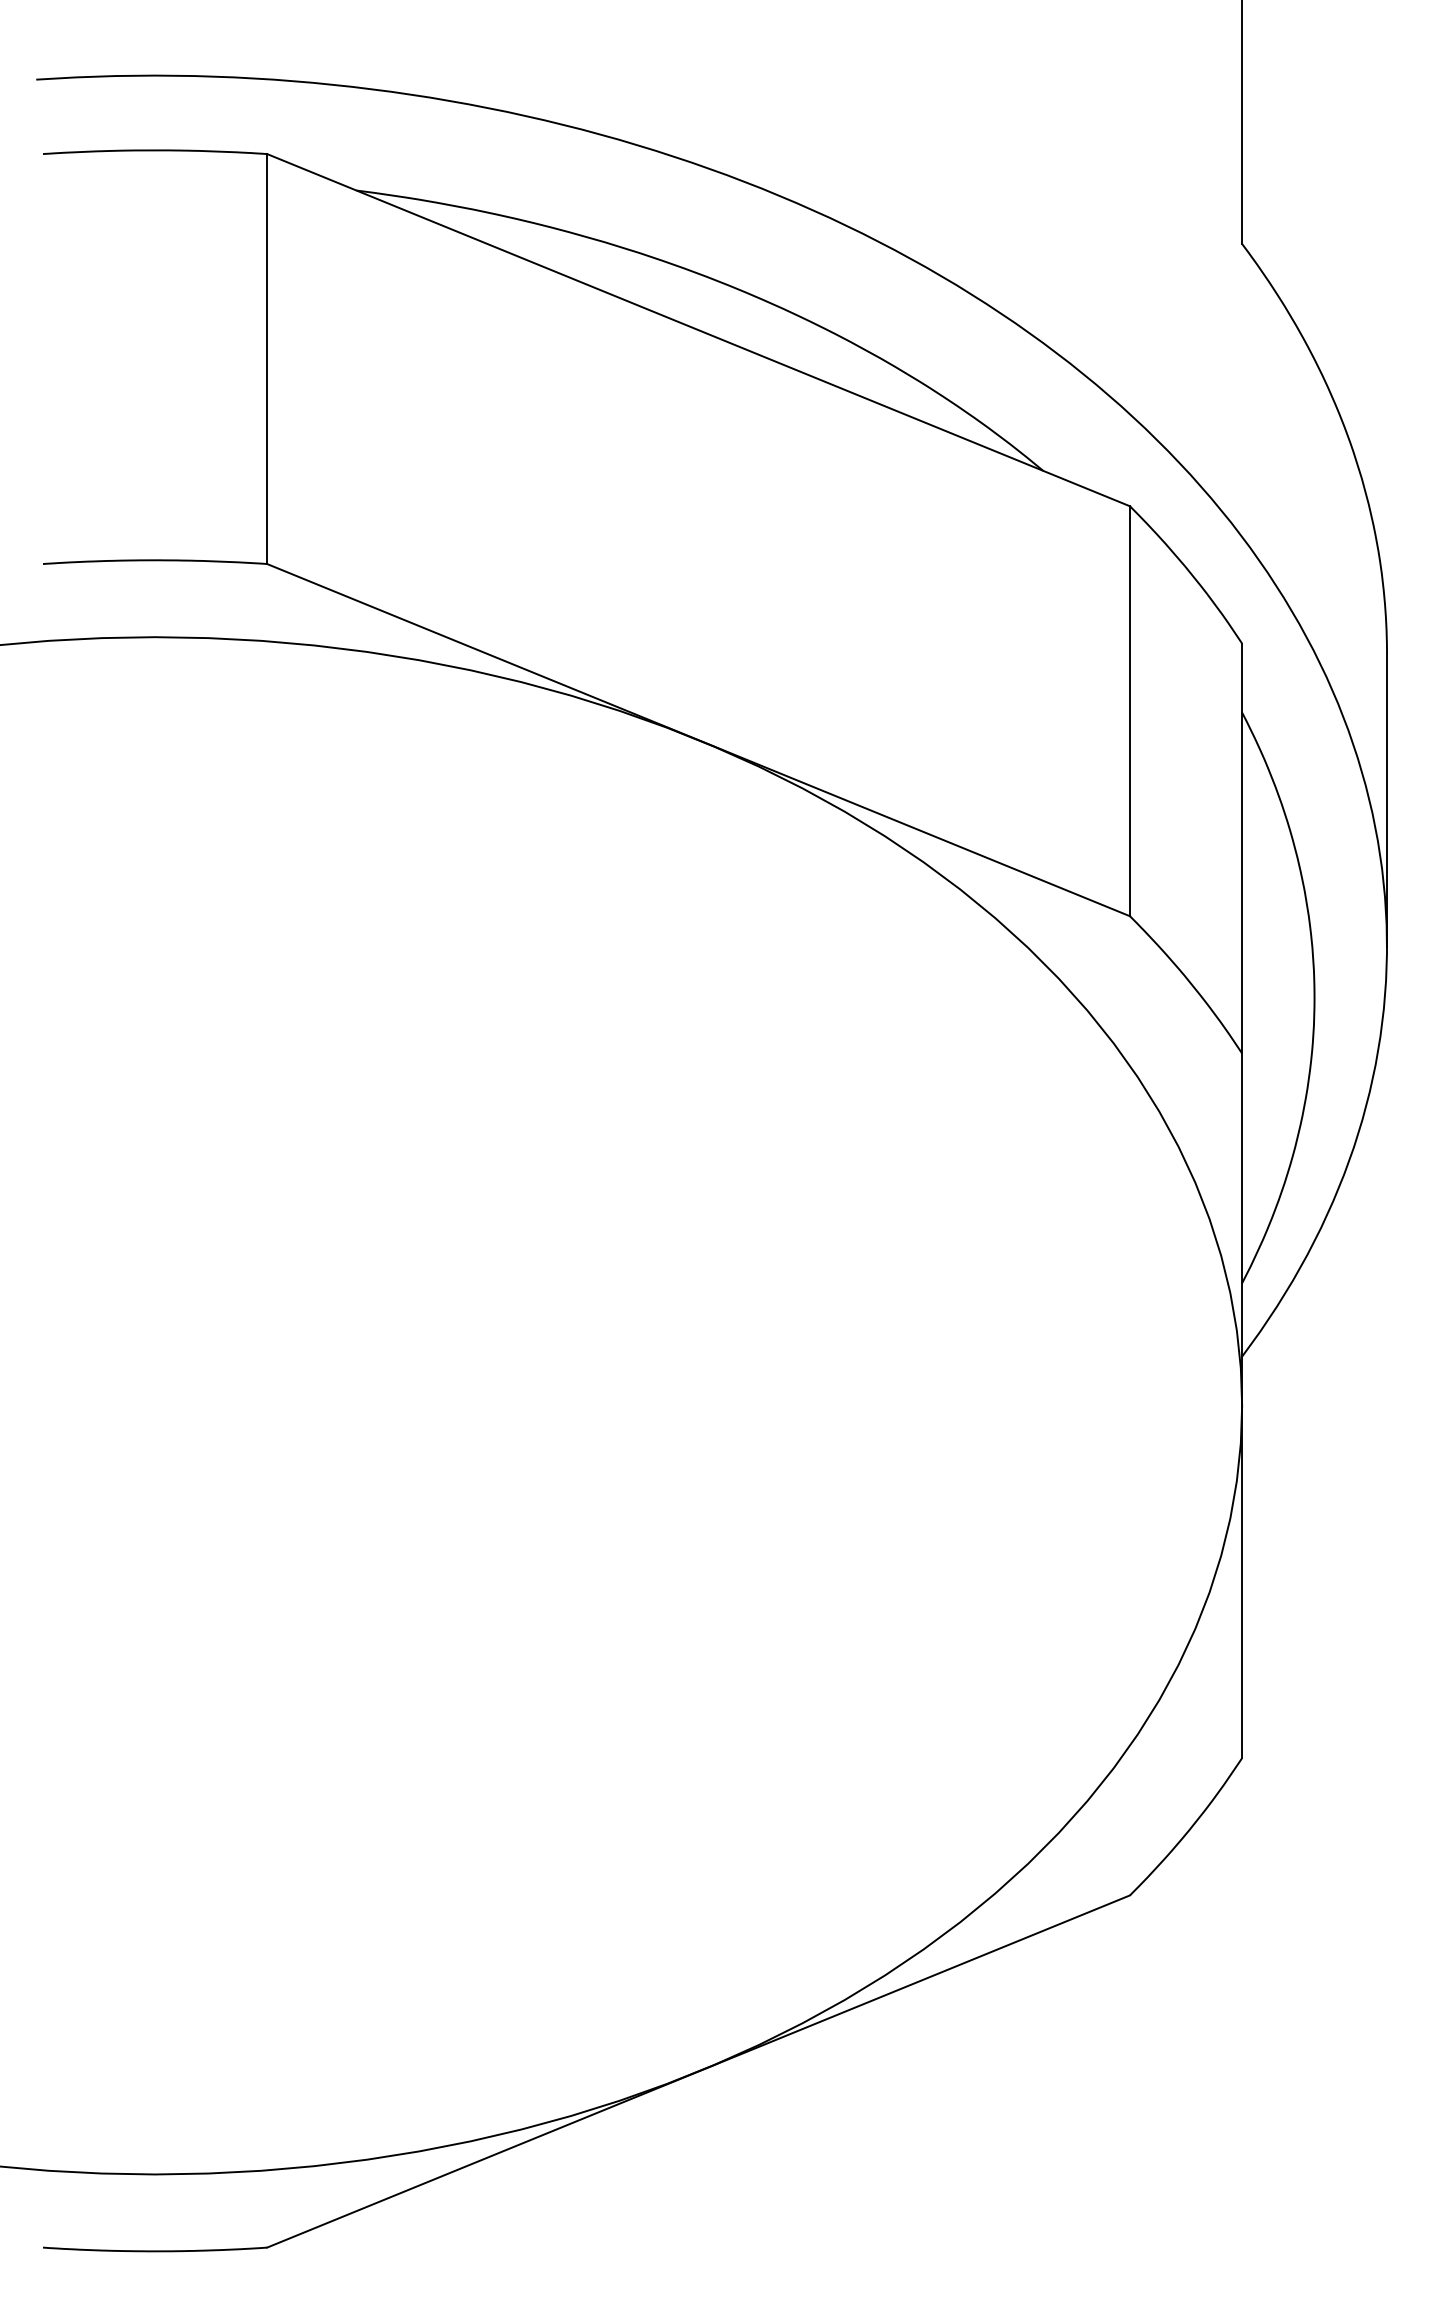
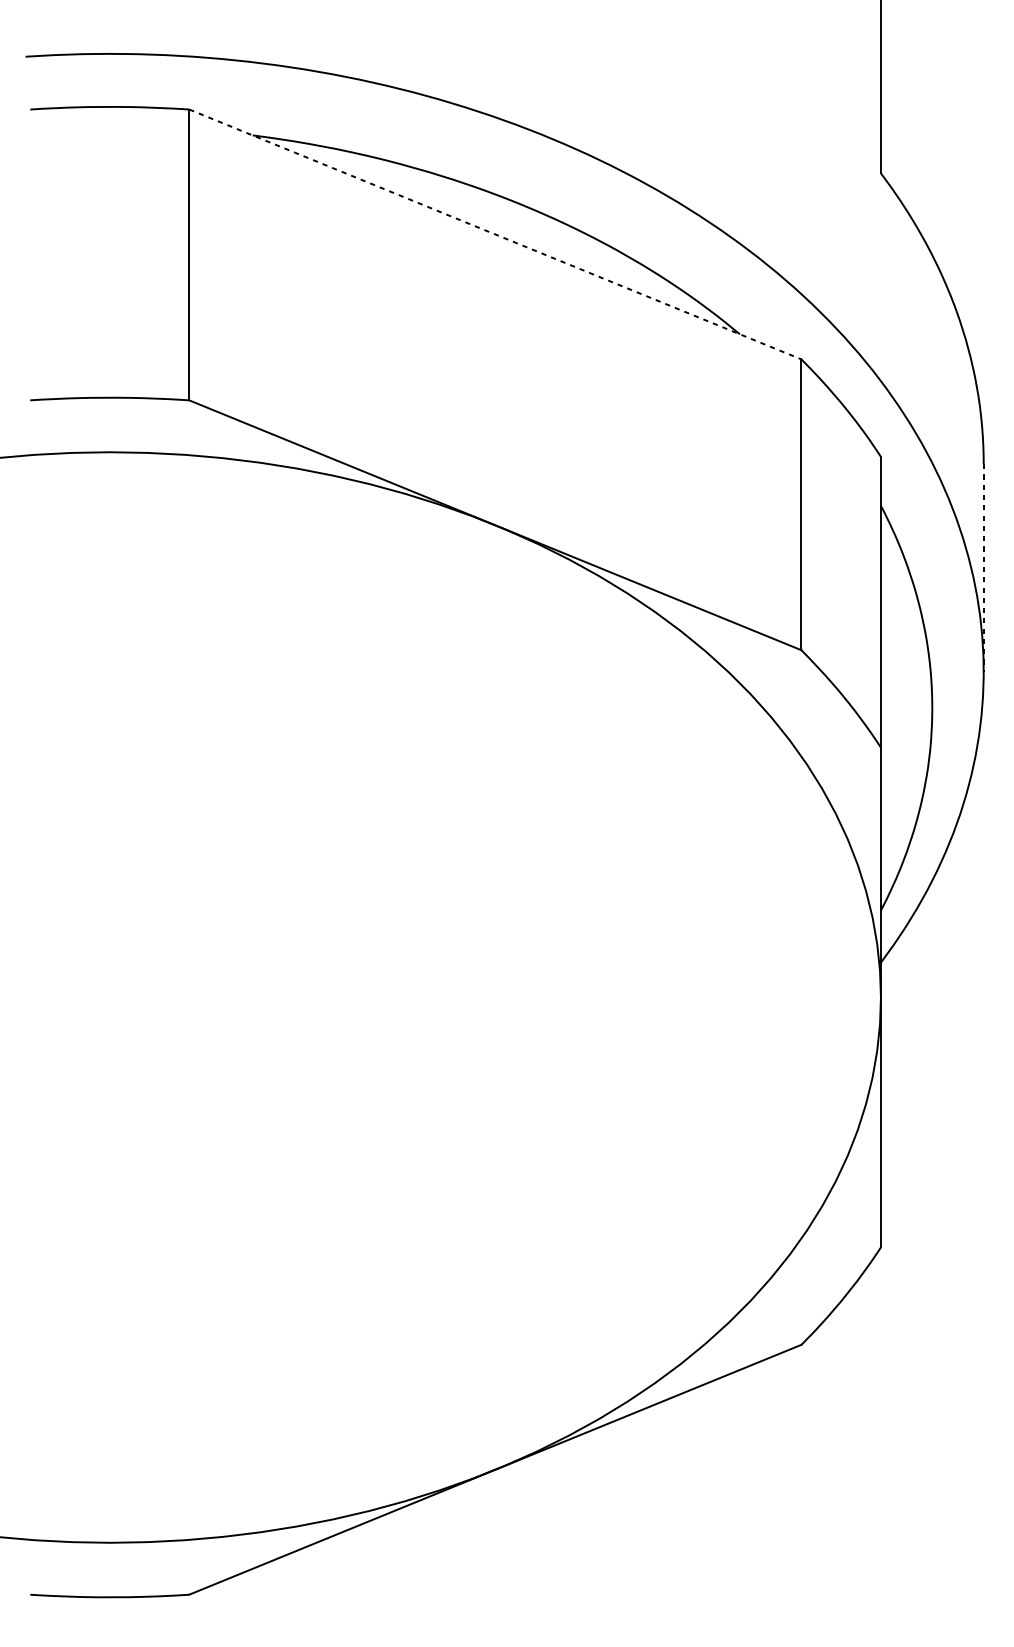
line: (698, 330) -> (495, 234), solid -> dashed
line: (1387, 800) -> (984, 568), solid -> dashed

